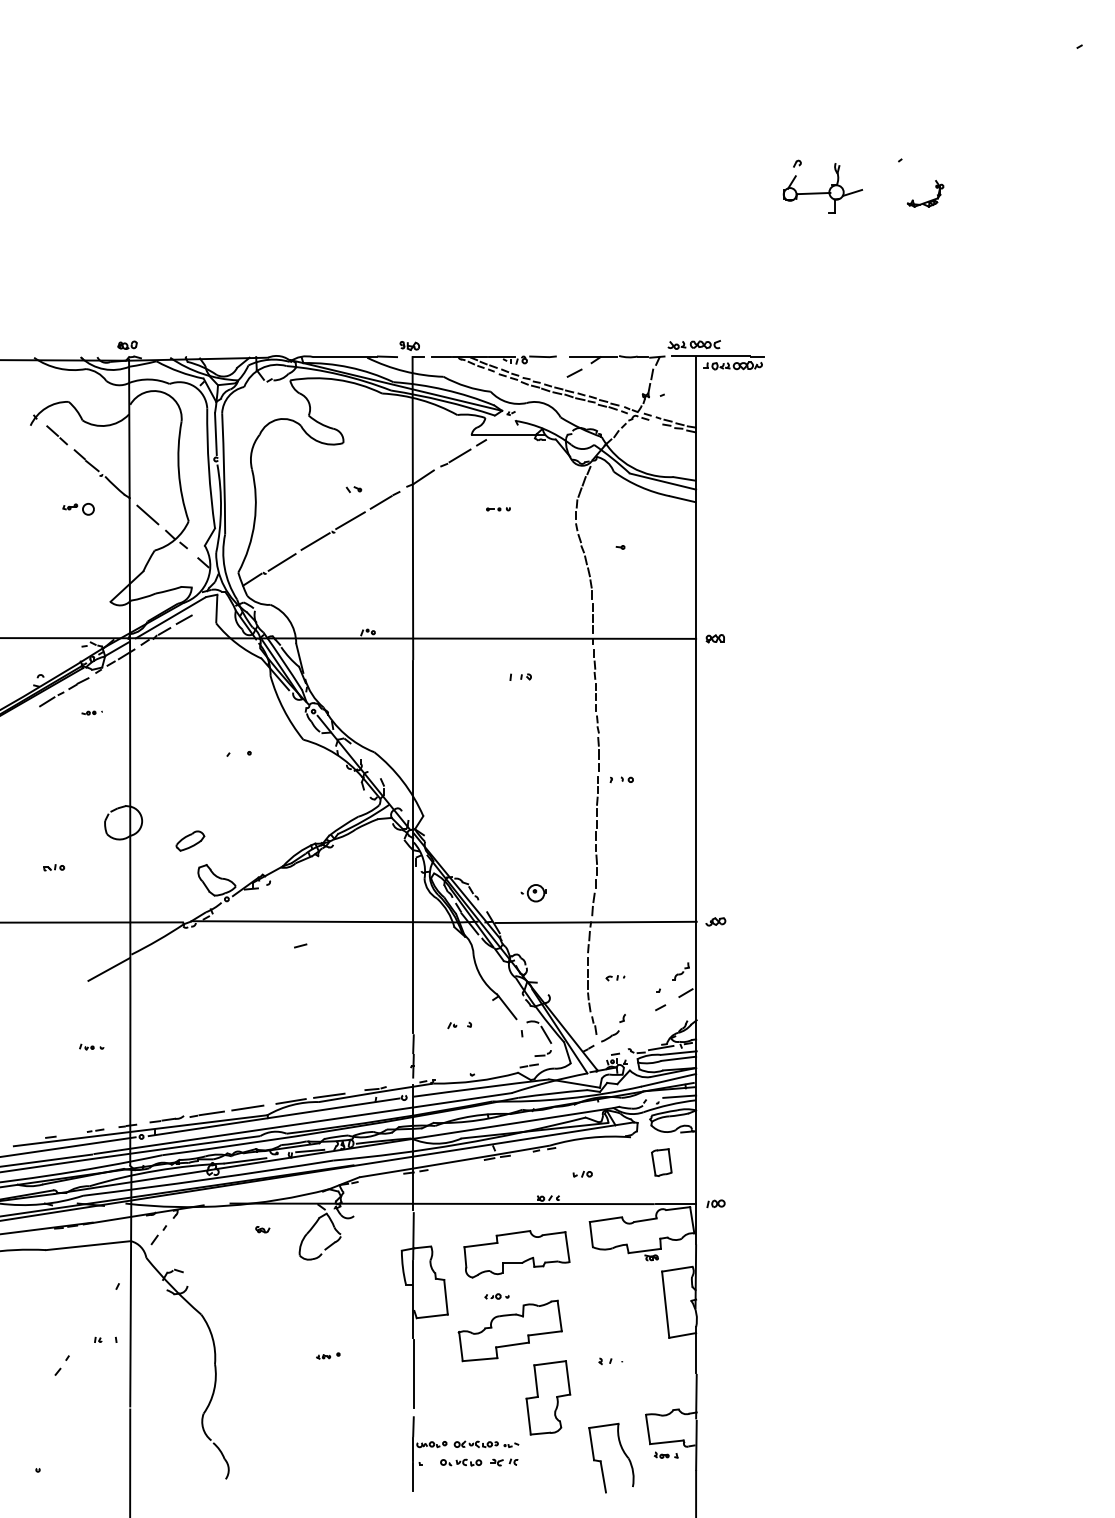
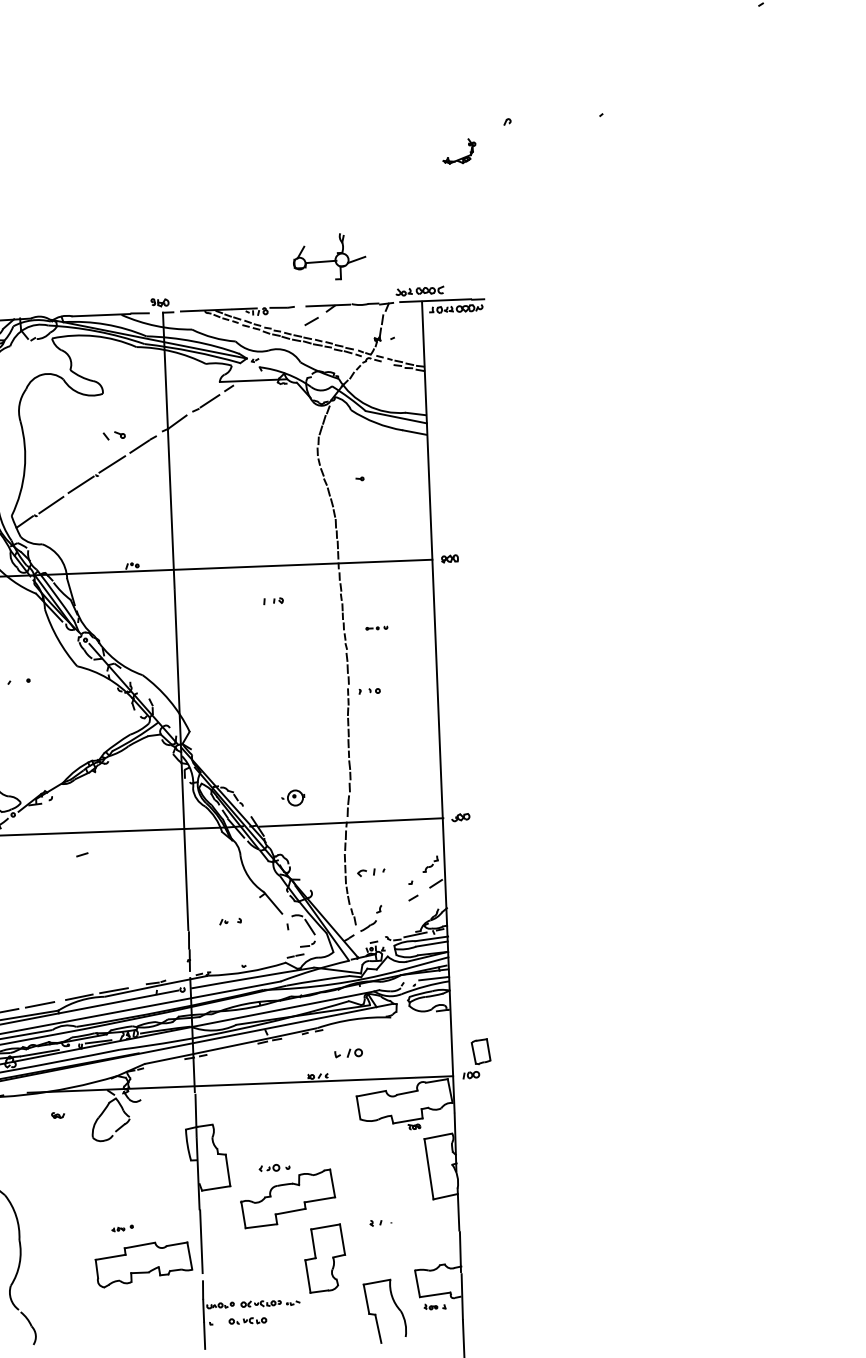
part: (822, 188) -> (329, 256), moved
part: (928, 200) -> (462, 157), moved
part: (353, 489) -> (113, 435), size x1.6
part: (498, 509) -> (376, 628), moved
part: (615, 978) -> (371, 873), size x1.6
part: (661, 1162) -> (480, 1051), moved
part: (582, 1173) -> (348, 1052), size x1.6
part: (516, 1254) -> (143, 1264), moved
part: (496, 1296) -> (274, 1167), size x1.4
part: (504, 1462) -> (287, 1319), removed

